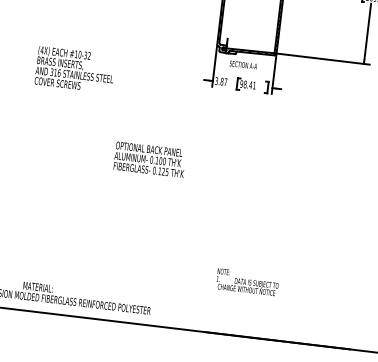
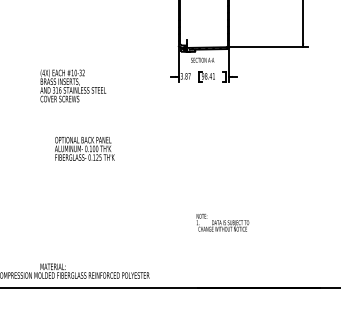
text: (75, 69) -> (73, 85), moved
text: (149, 159) -> (84, 148), moved
text: (247, 281) -> (222, 222), moved

